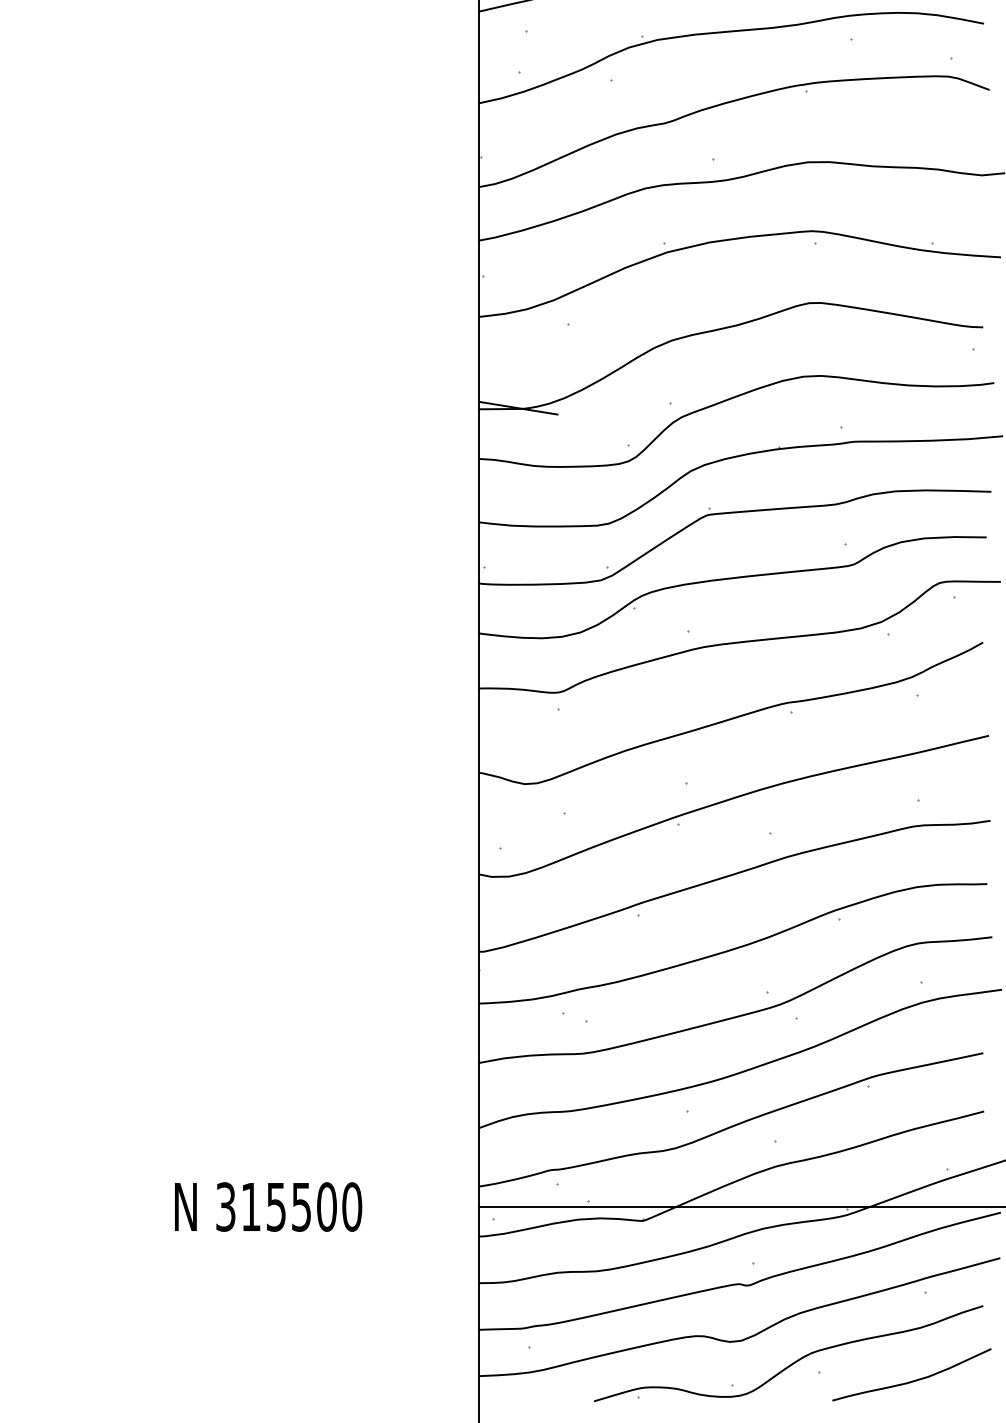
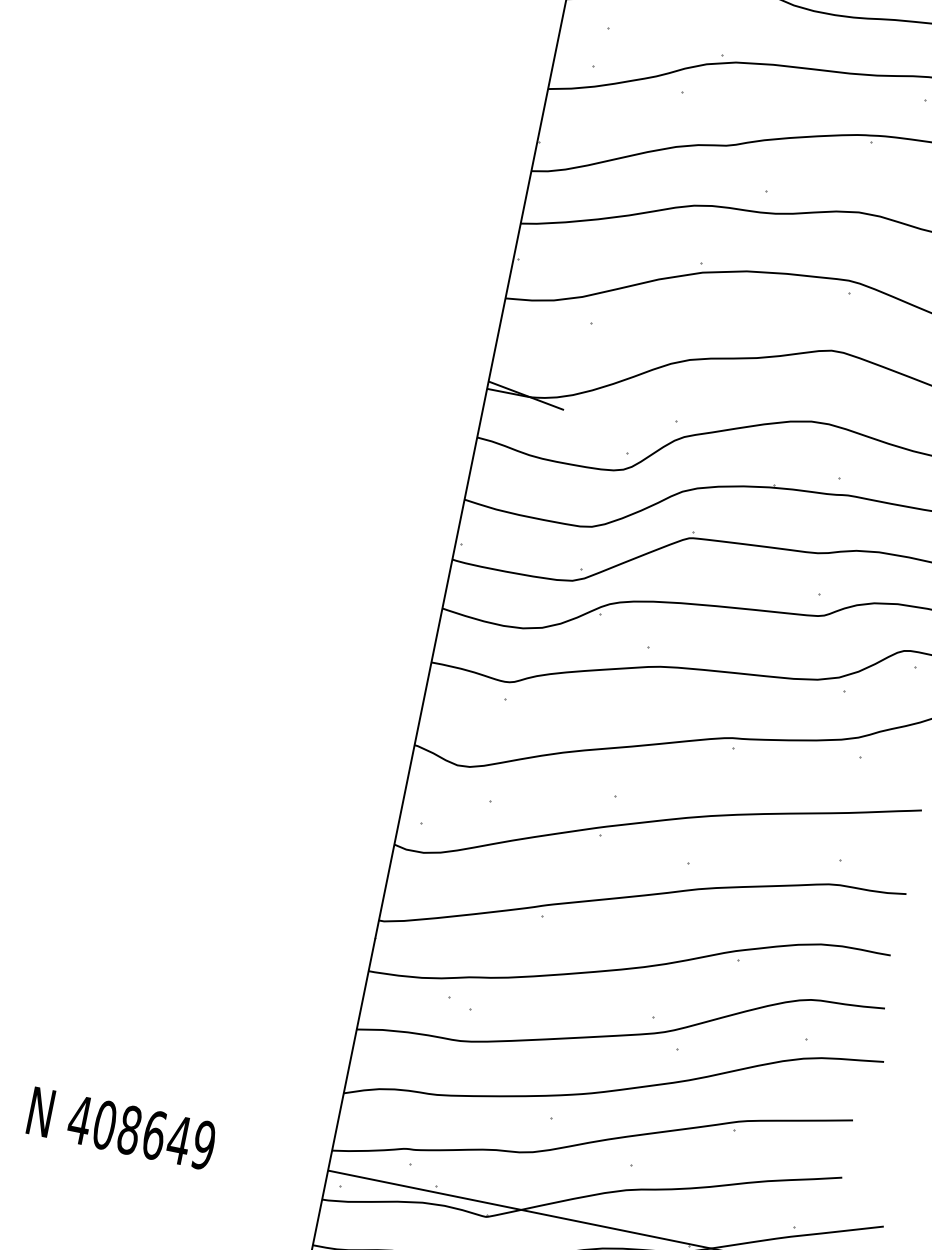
text: (288, 1206) -> (141, 1132), 315500 -> 408649

